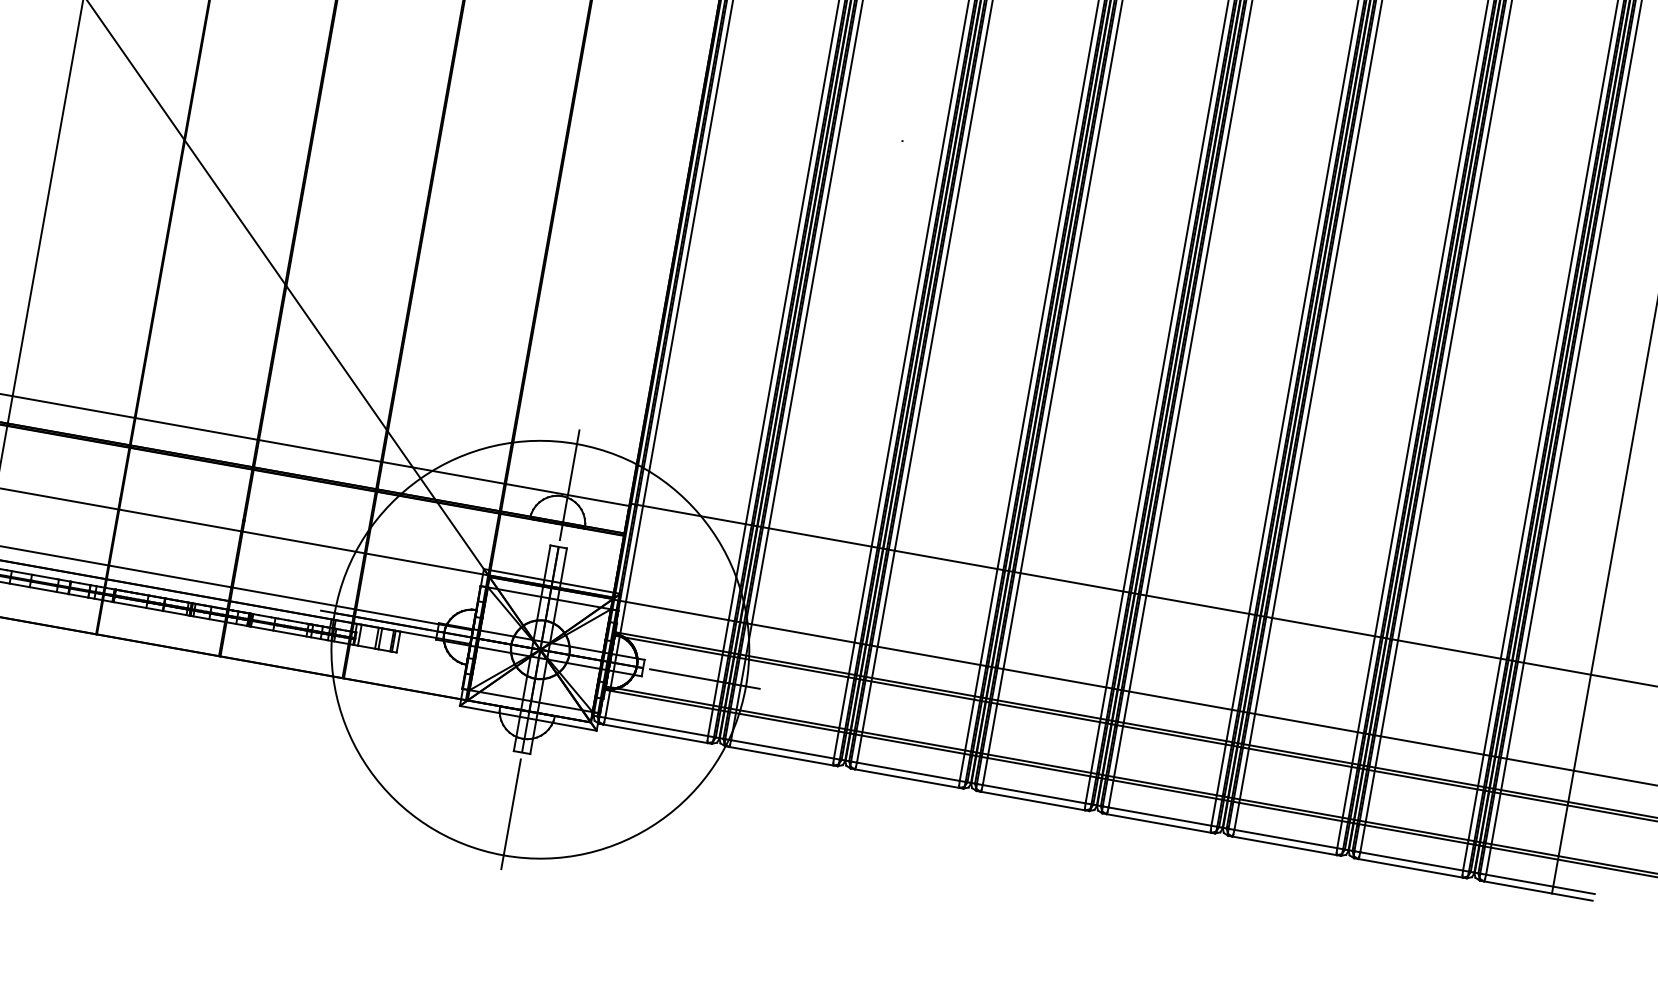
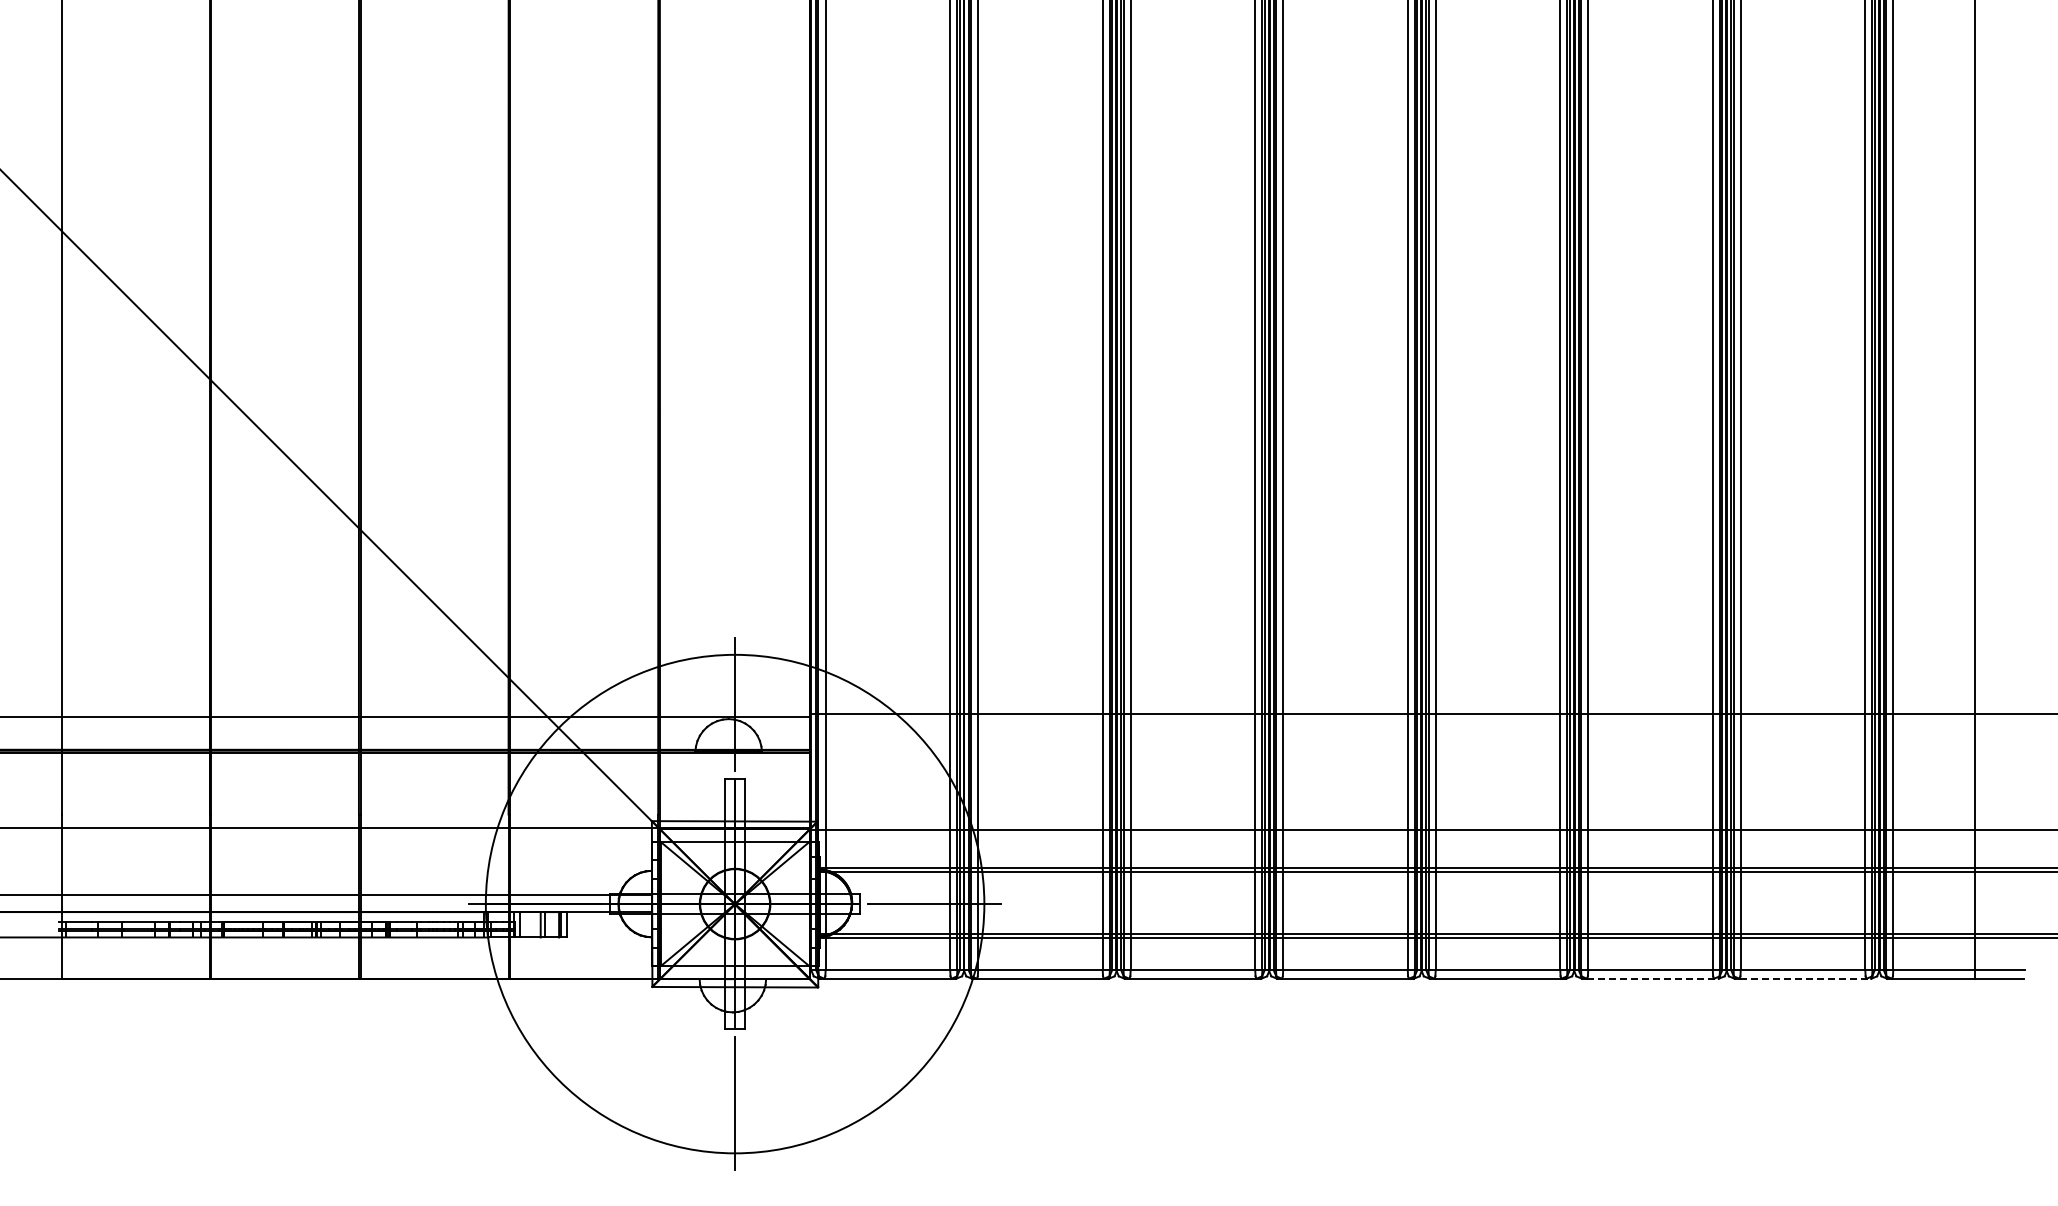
line: (1286, 845) -> (1652, 978), solid -> dashed
line: (1412, 868) -> (1805, 978), solid -> dashed

